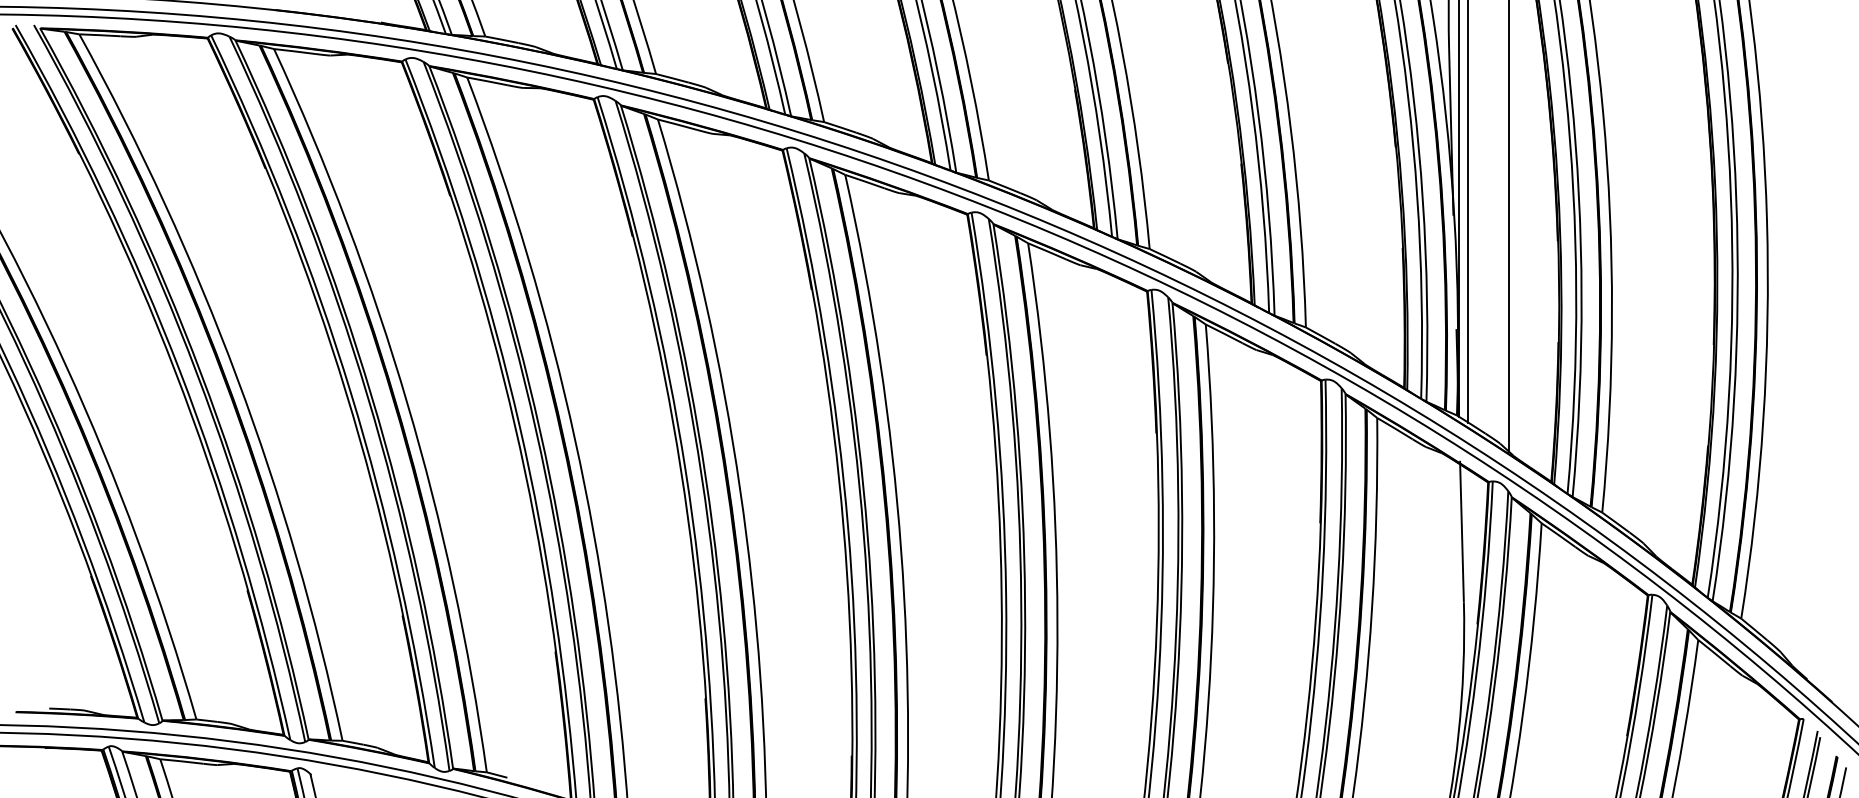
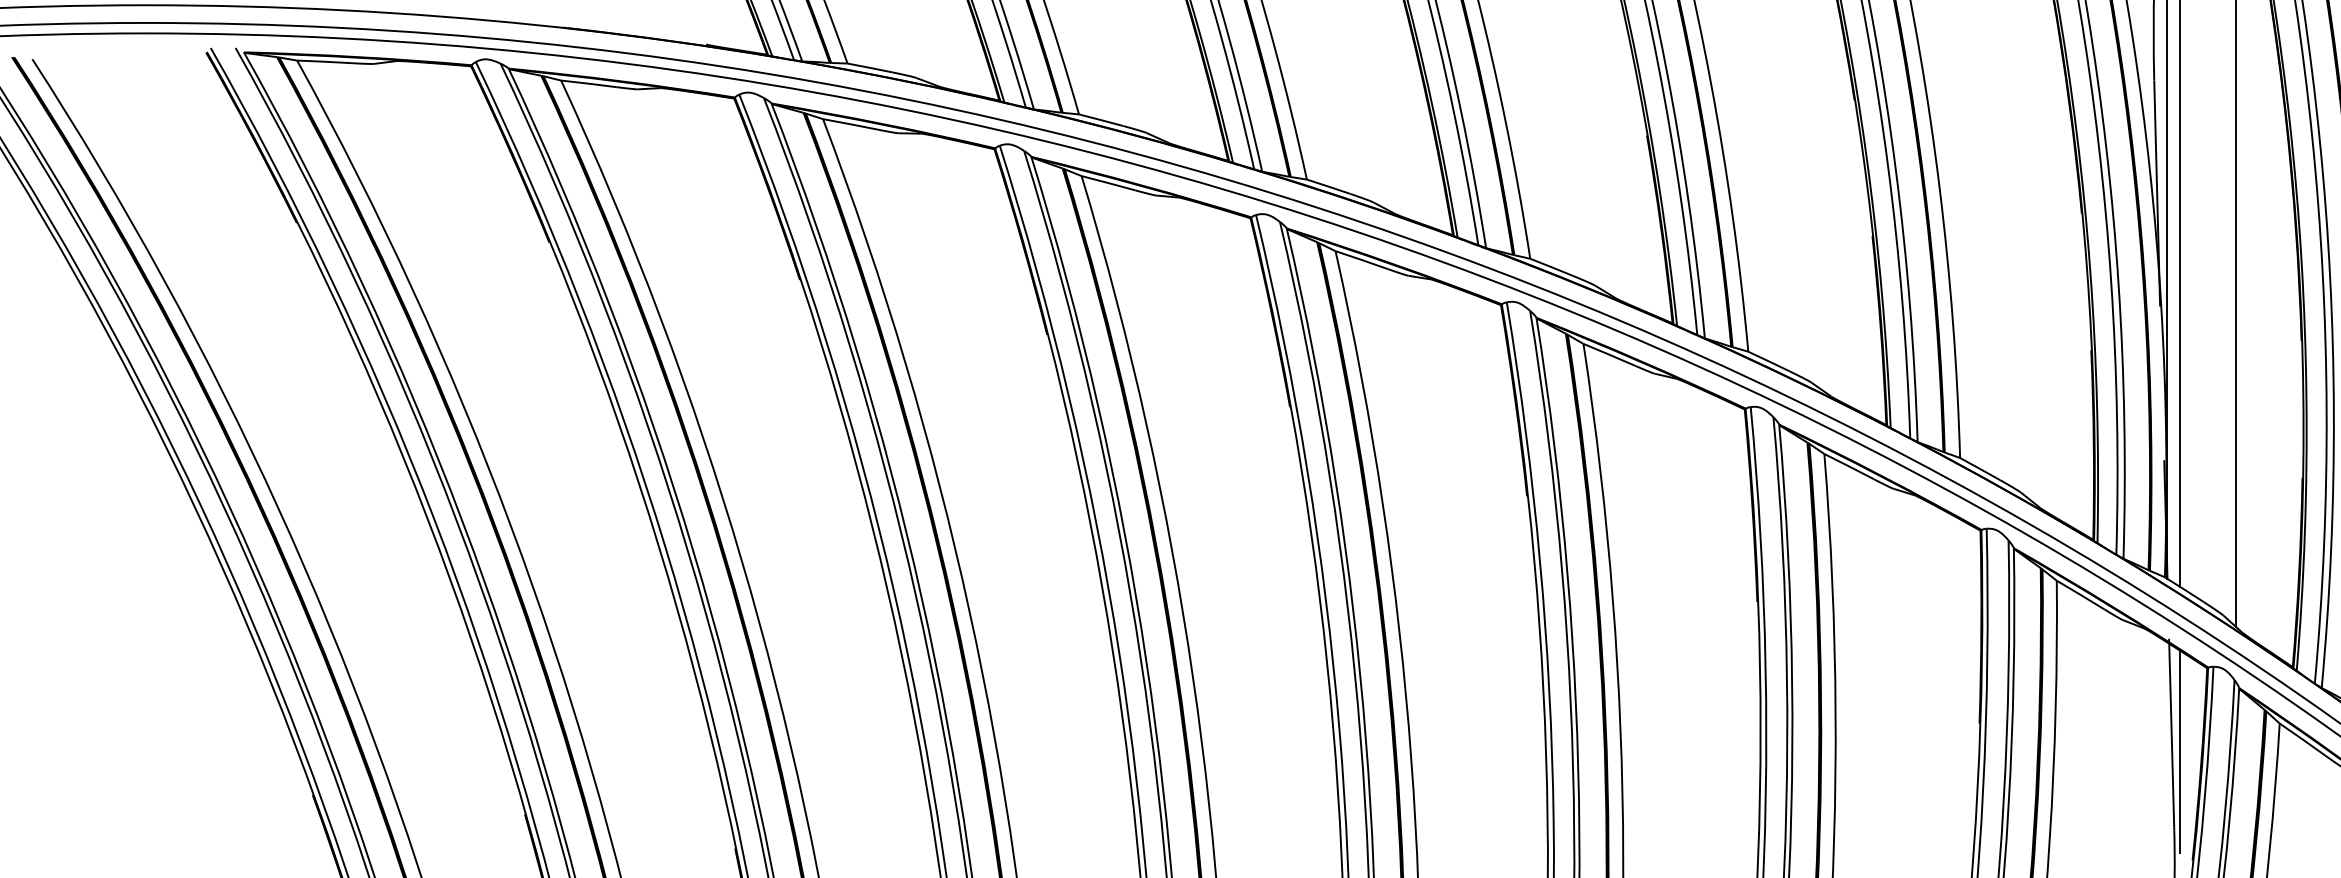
line: (1467, 543) -> (2179, 750), added

